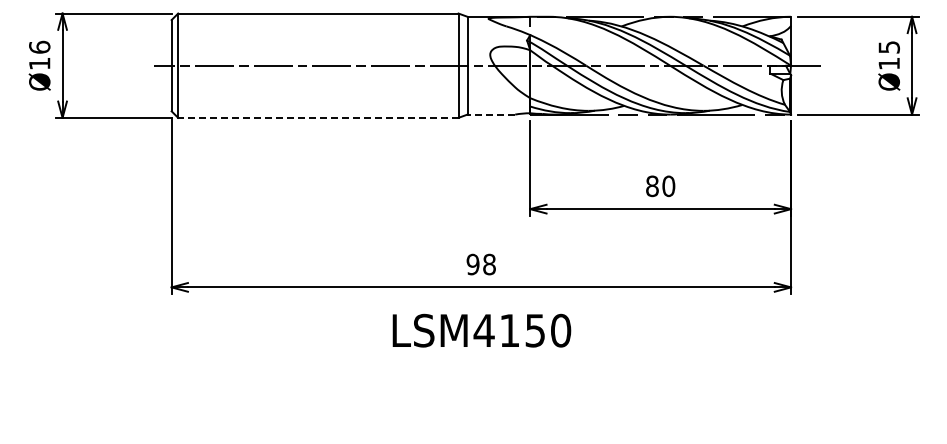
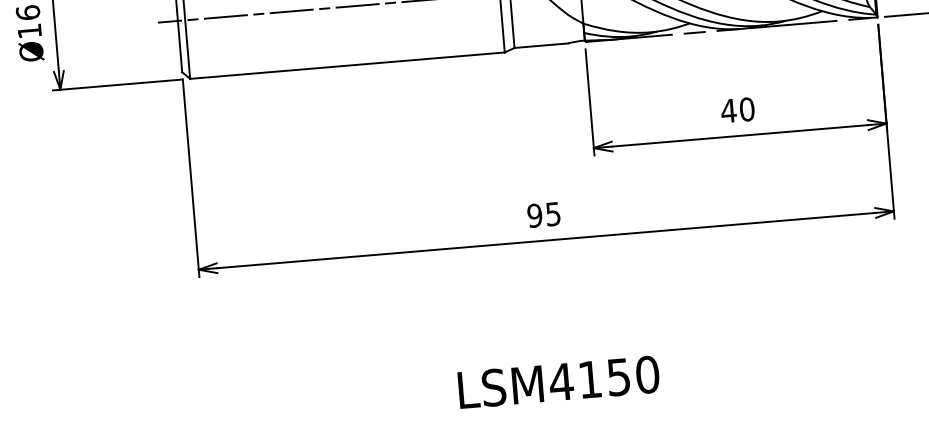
line: (491, 114) -> (541, 45), dashed -> solid
line: (317, 117) -> (346, 65), dashed -> solid
text: (652, 186) -> (728, 111), 80 -> 40
text: (489, 264) -> (553, 214), 98 -> 95
text: (481, 330) -> (558, 382), moved

